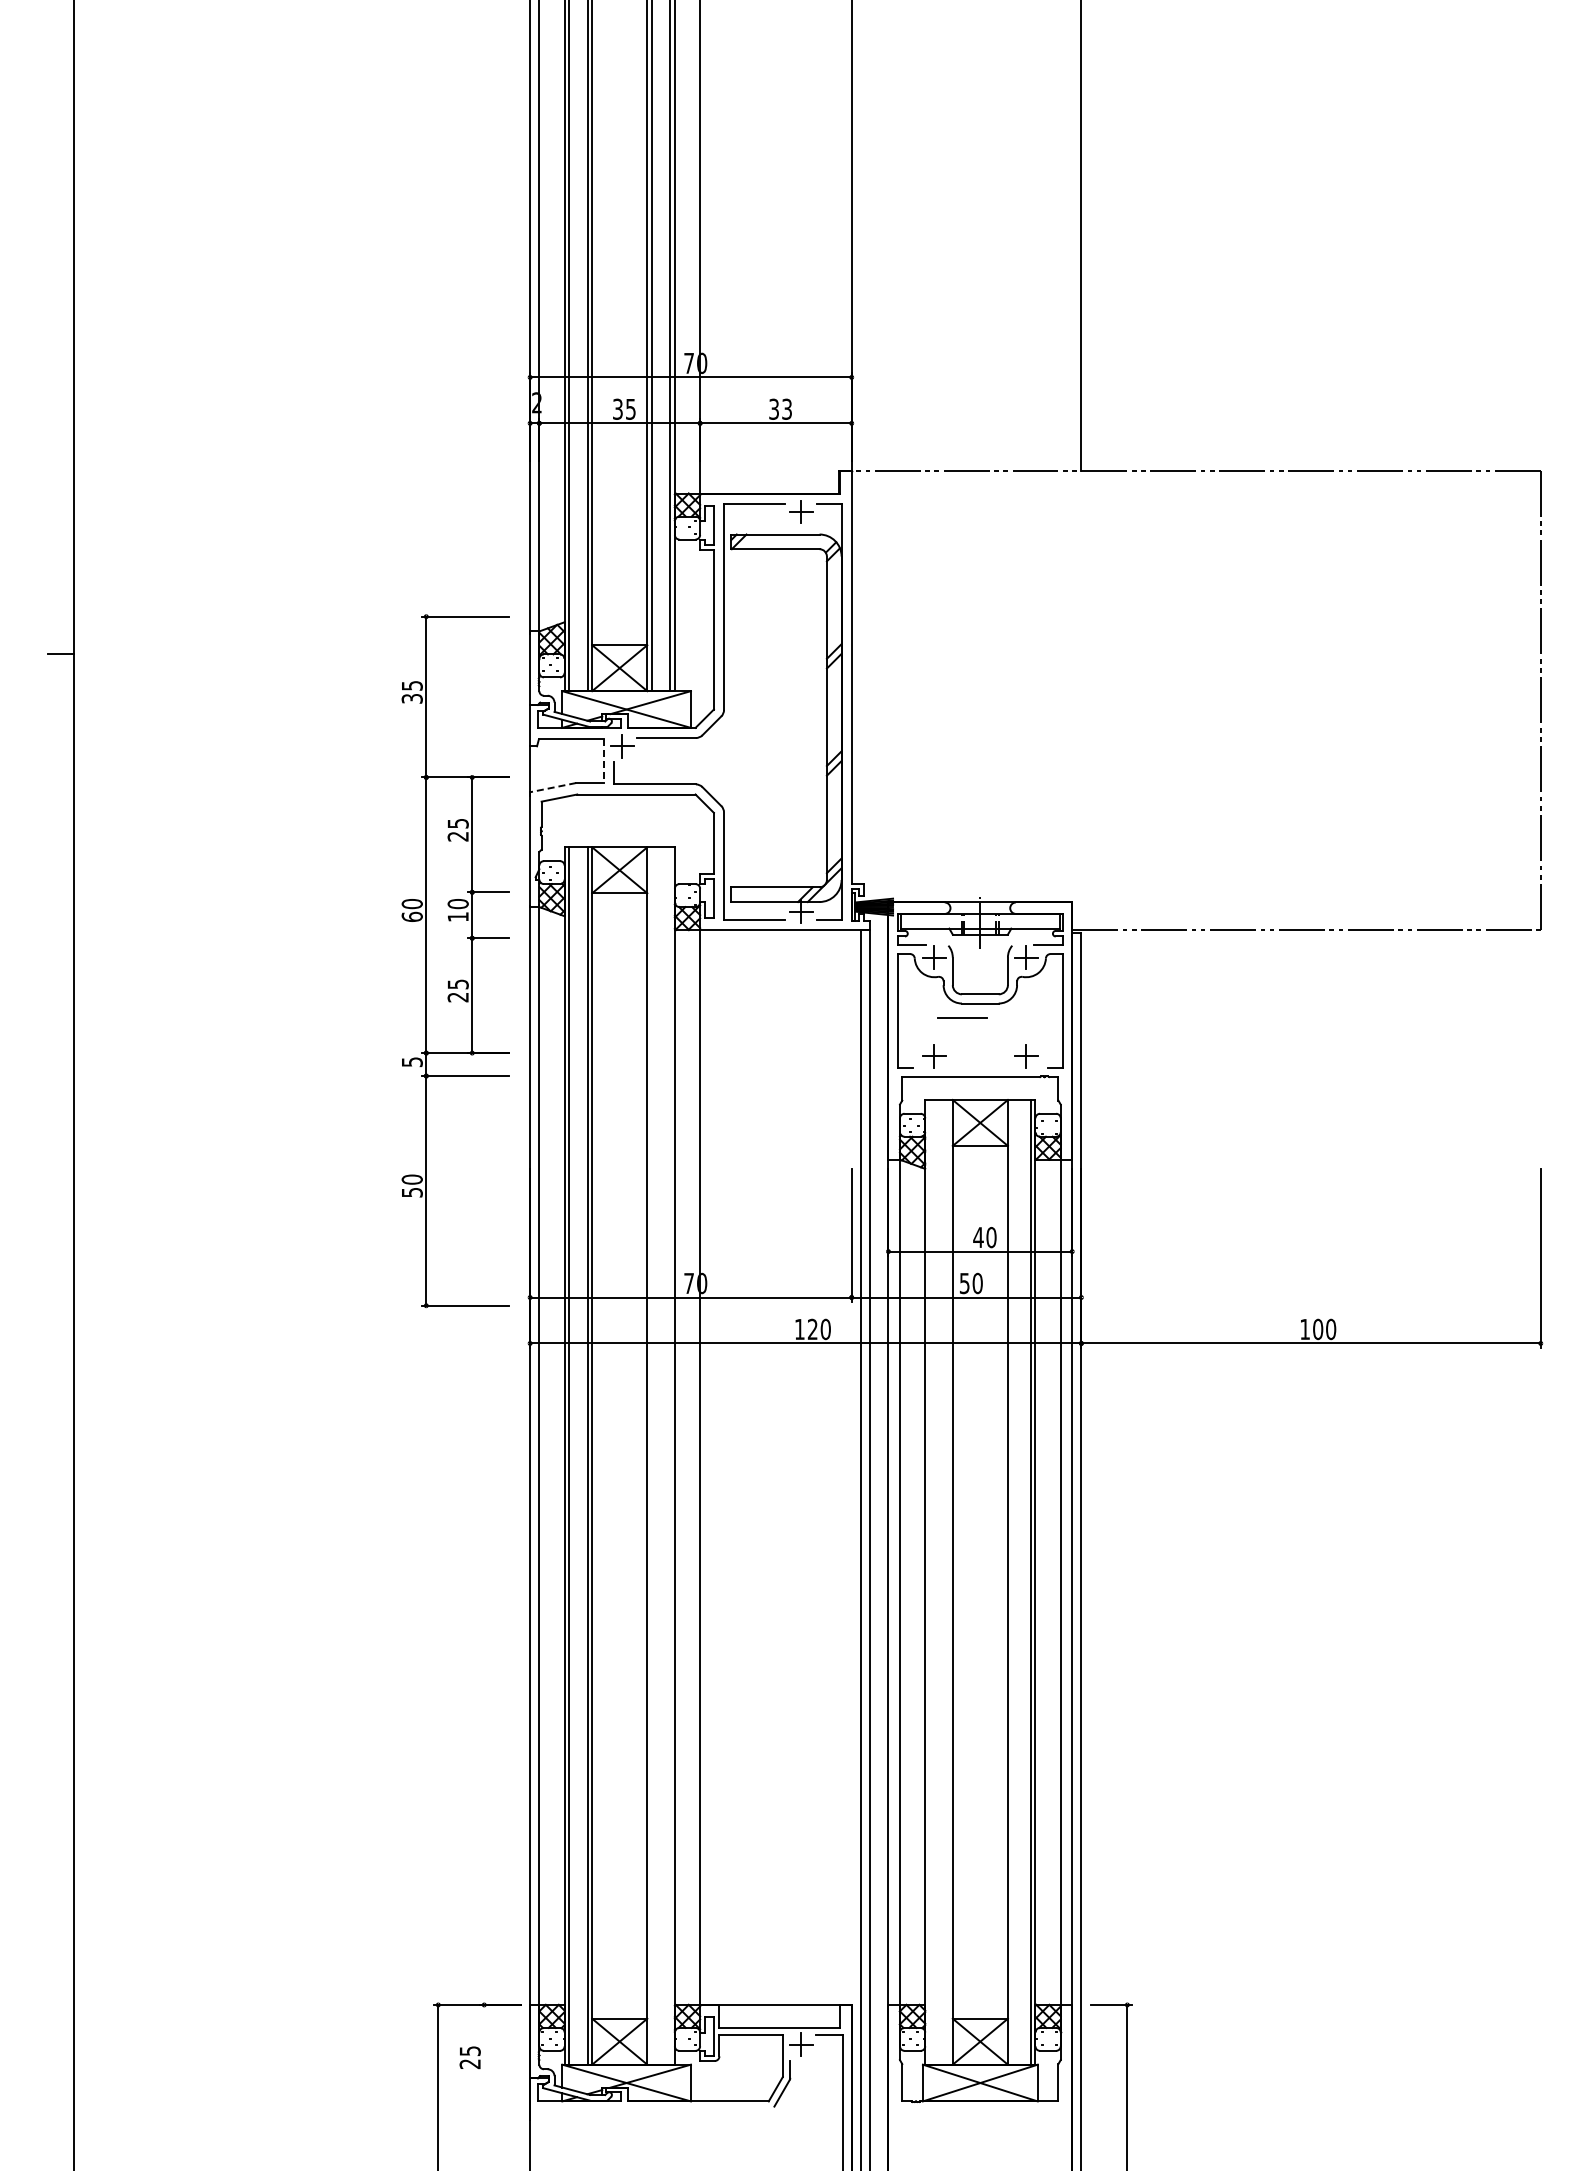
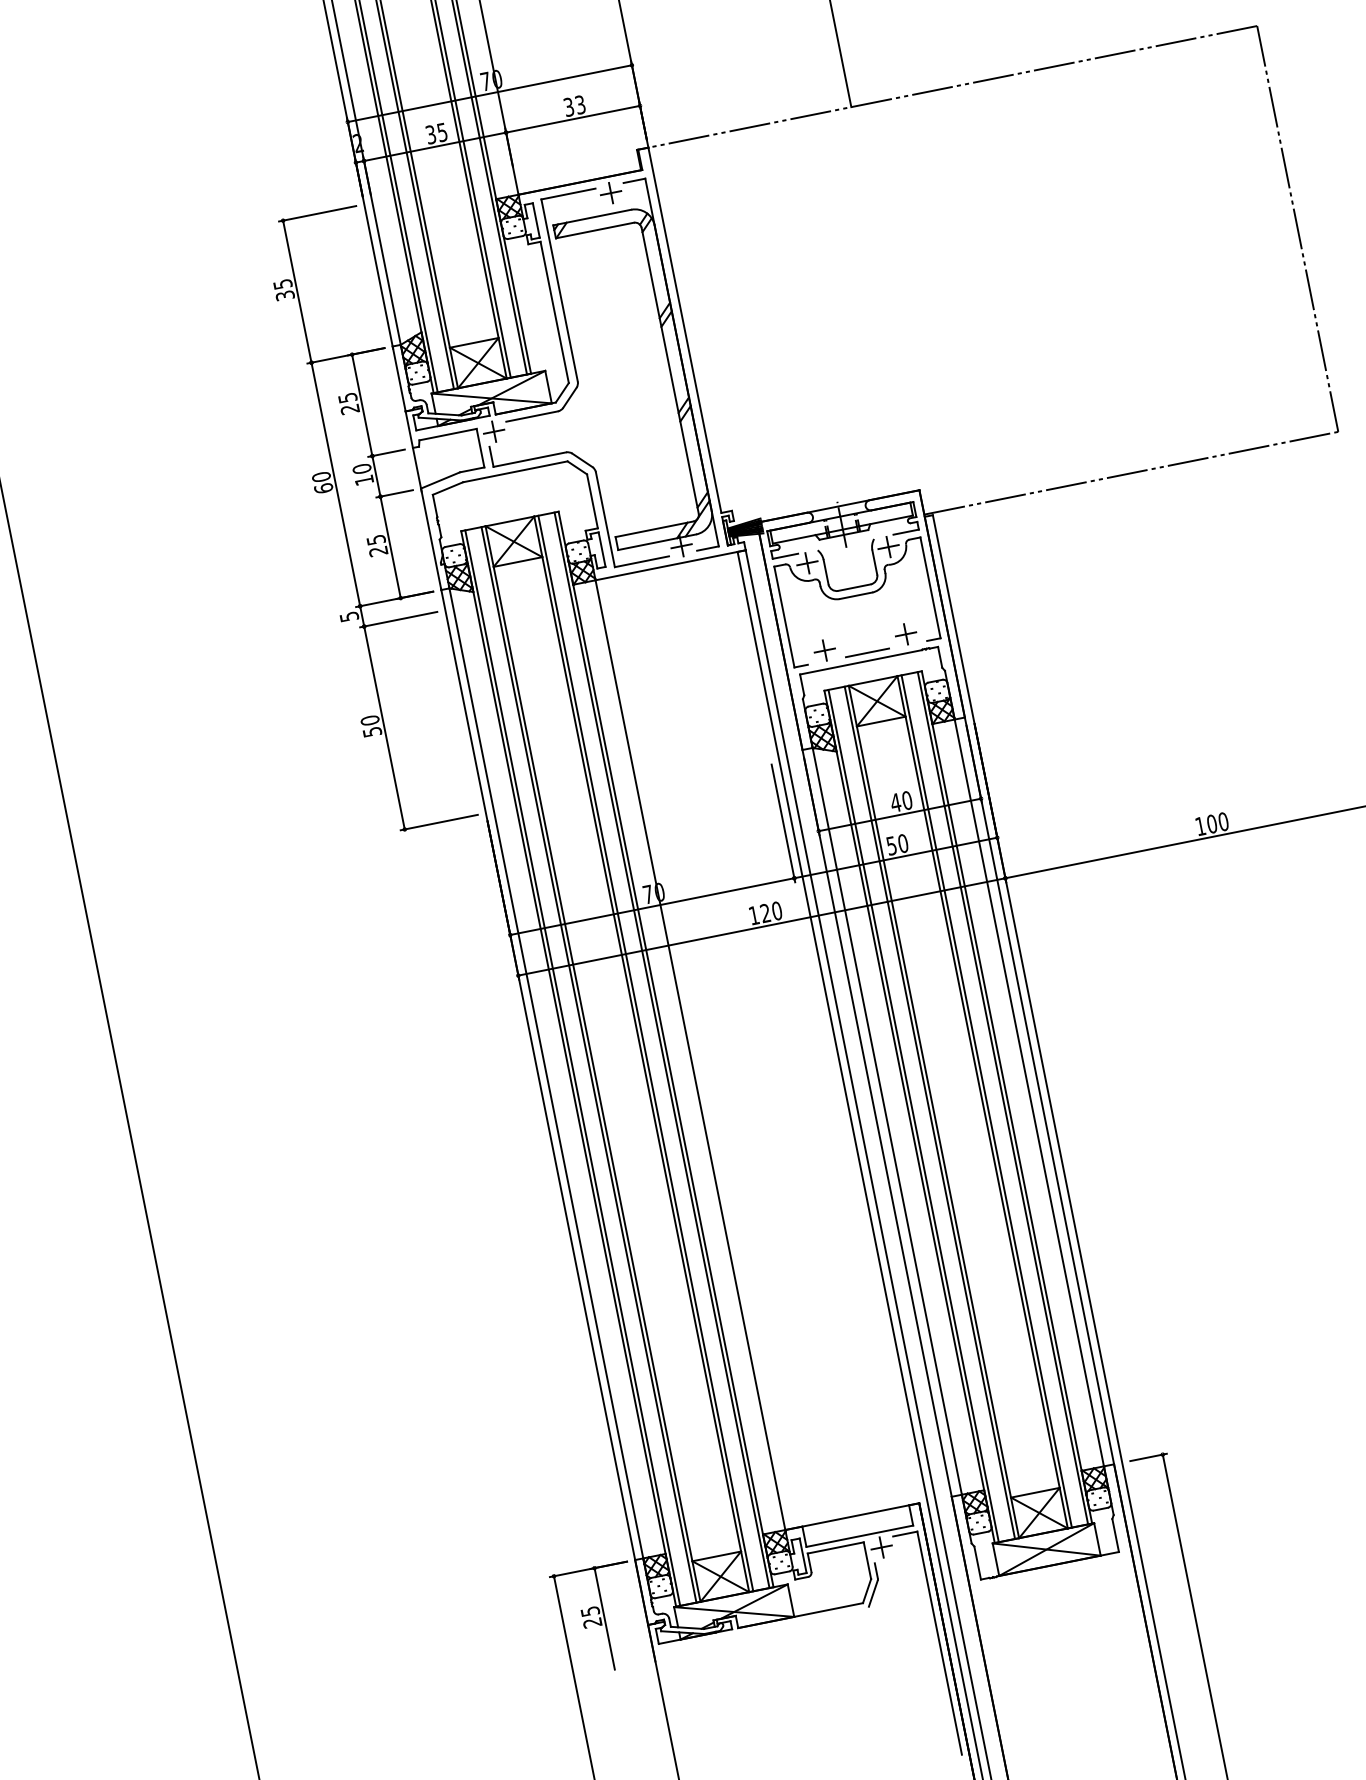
line: (603, 761) -> (480, 448), dashed -> solid
line: (552, 787) -> (439, 480), dashed -> solid
part: (455, 961) -> (369, 520), moved
line: (962, 1017) -> (867, 652), moved
line: (651, 1455) -> (645, 1053), added
line: (670, 1455) -> (662, 1049), added
line: (929, 1582) -> (913, 1116), added
line: (948, 1582) -> (930, 1112), added
line: (1012, 1582) -> (986, 1101), added
line: (484, 2061) -> (604, 1618), added

